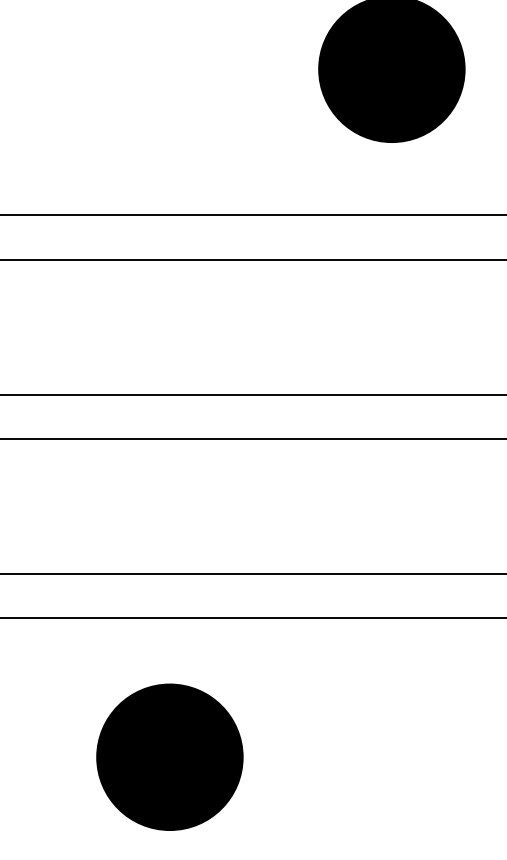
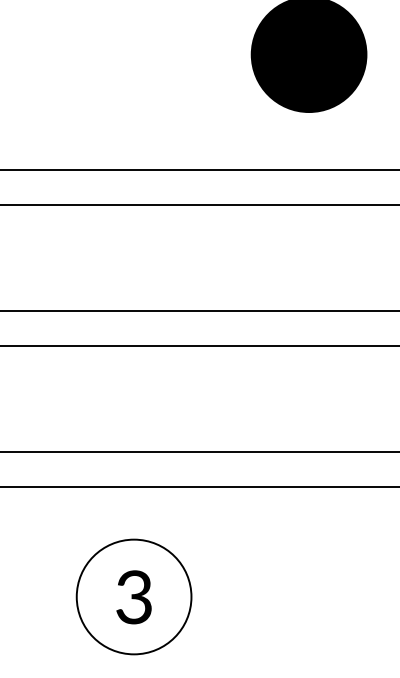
fill: (169, 757) -> (133, 597), removed

